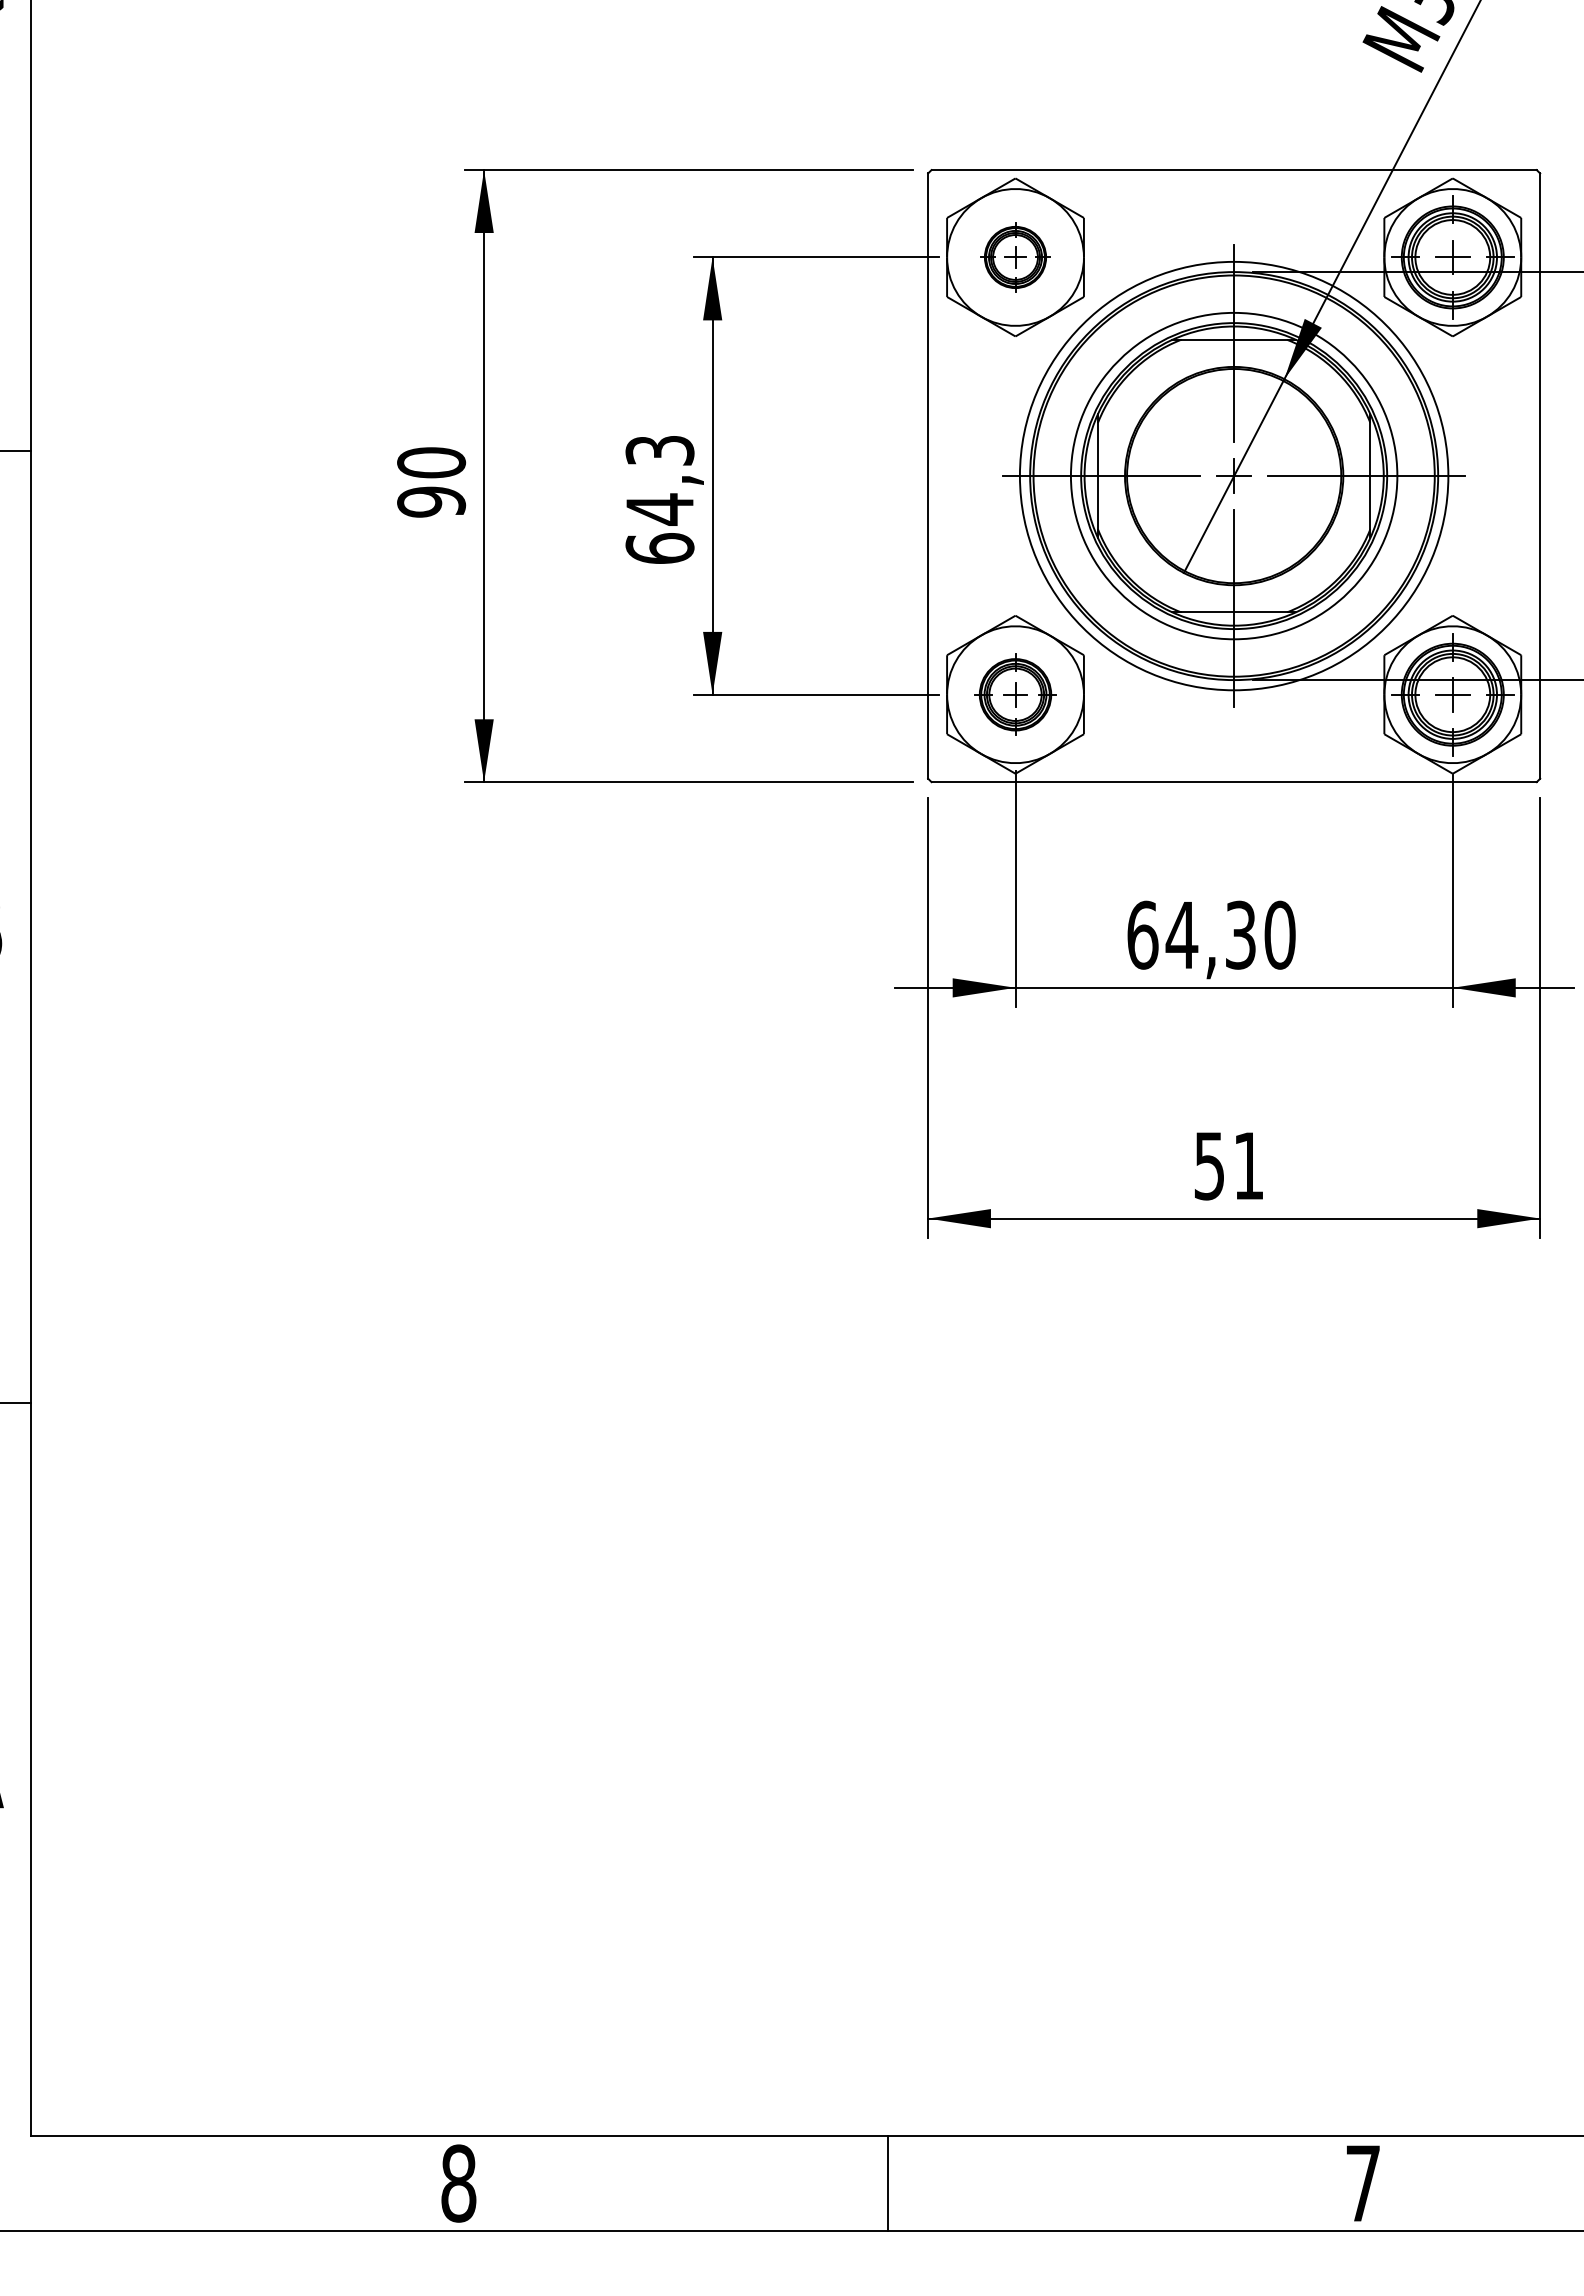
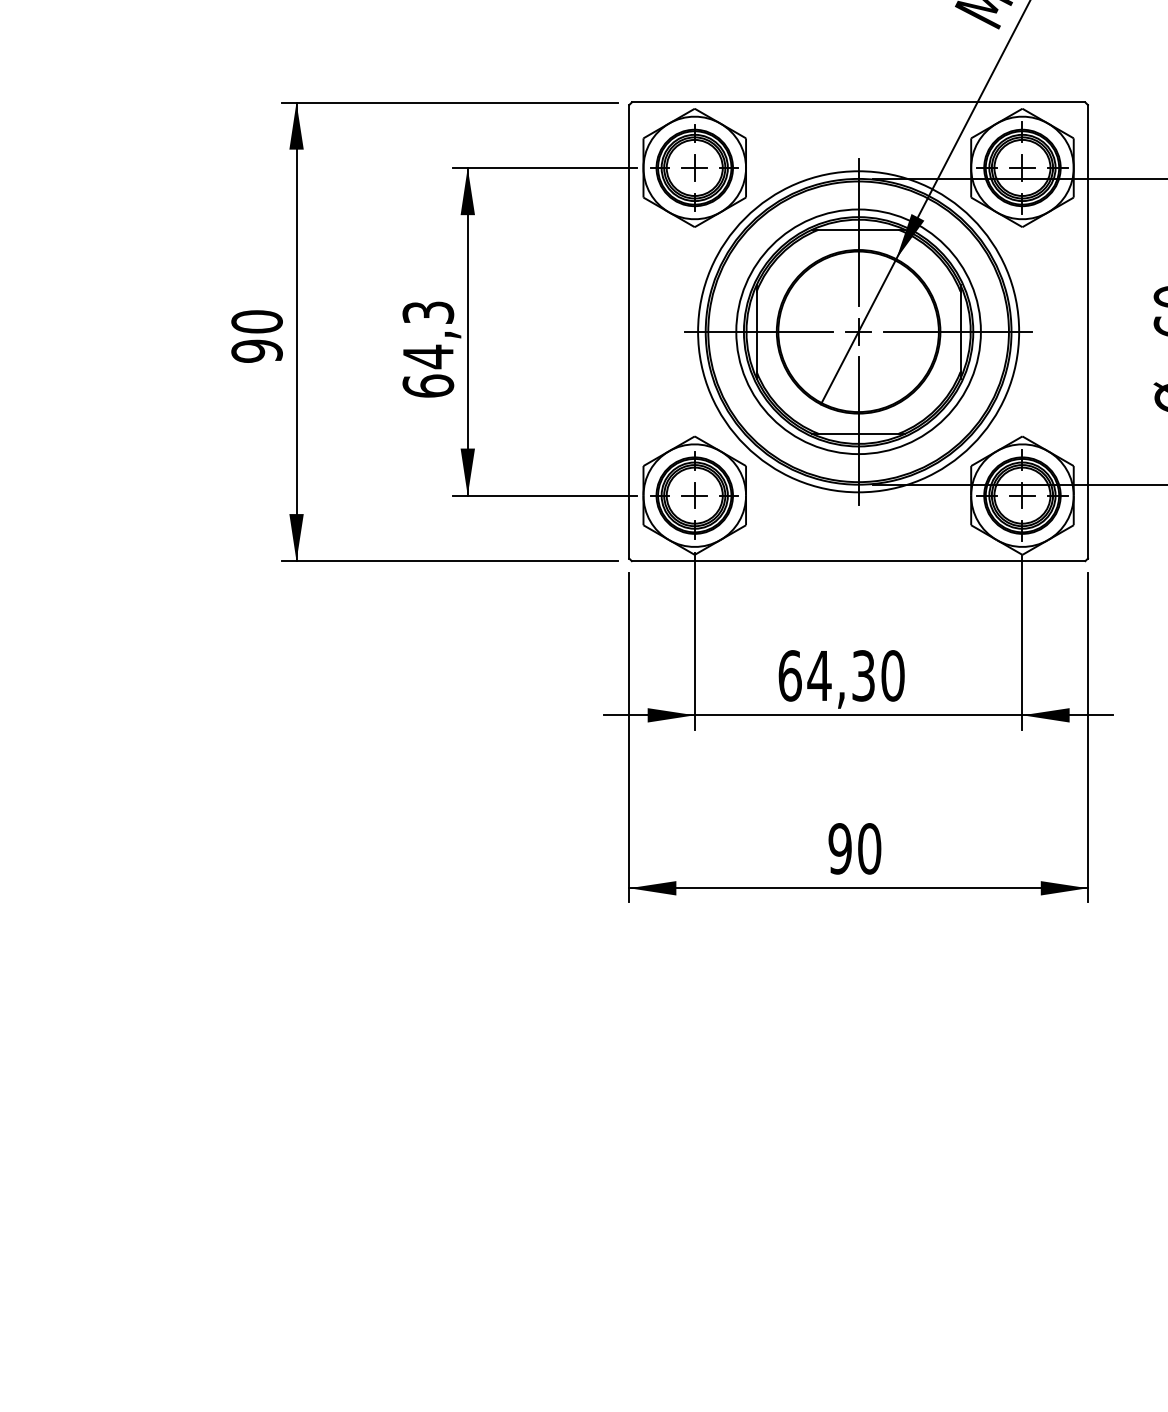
part: (1015, 257) -> (694, 167), size x1.67
part: (1015, 694) -> (694, 495), size x1.43
text: (1229, 1165) -> (855, 848), 51 -> 90

